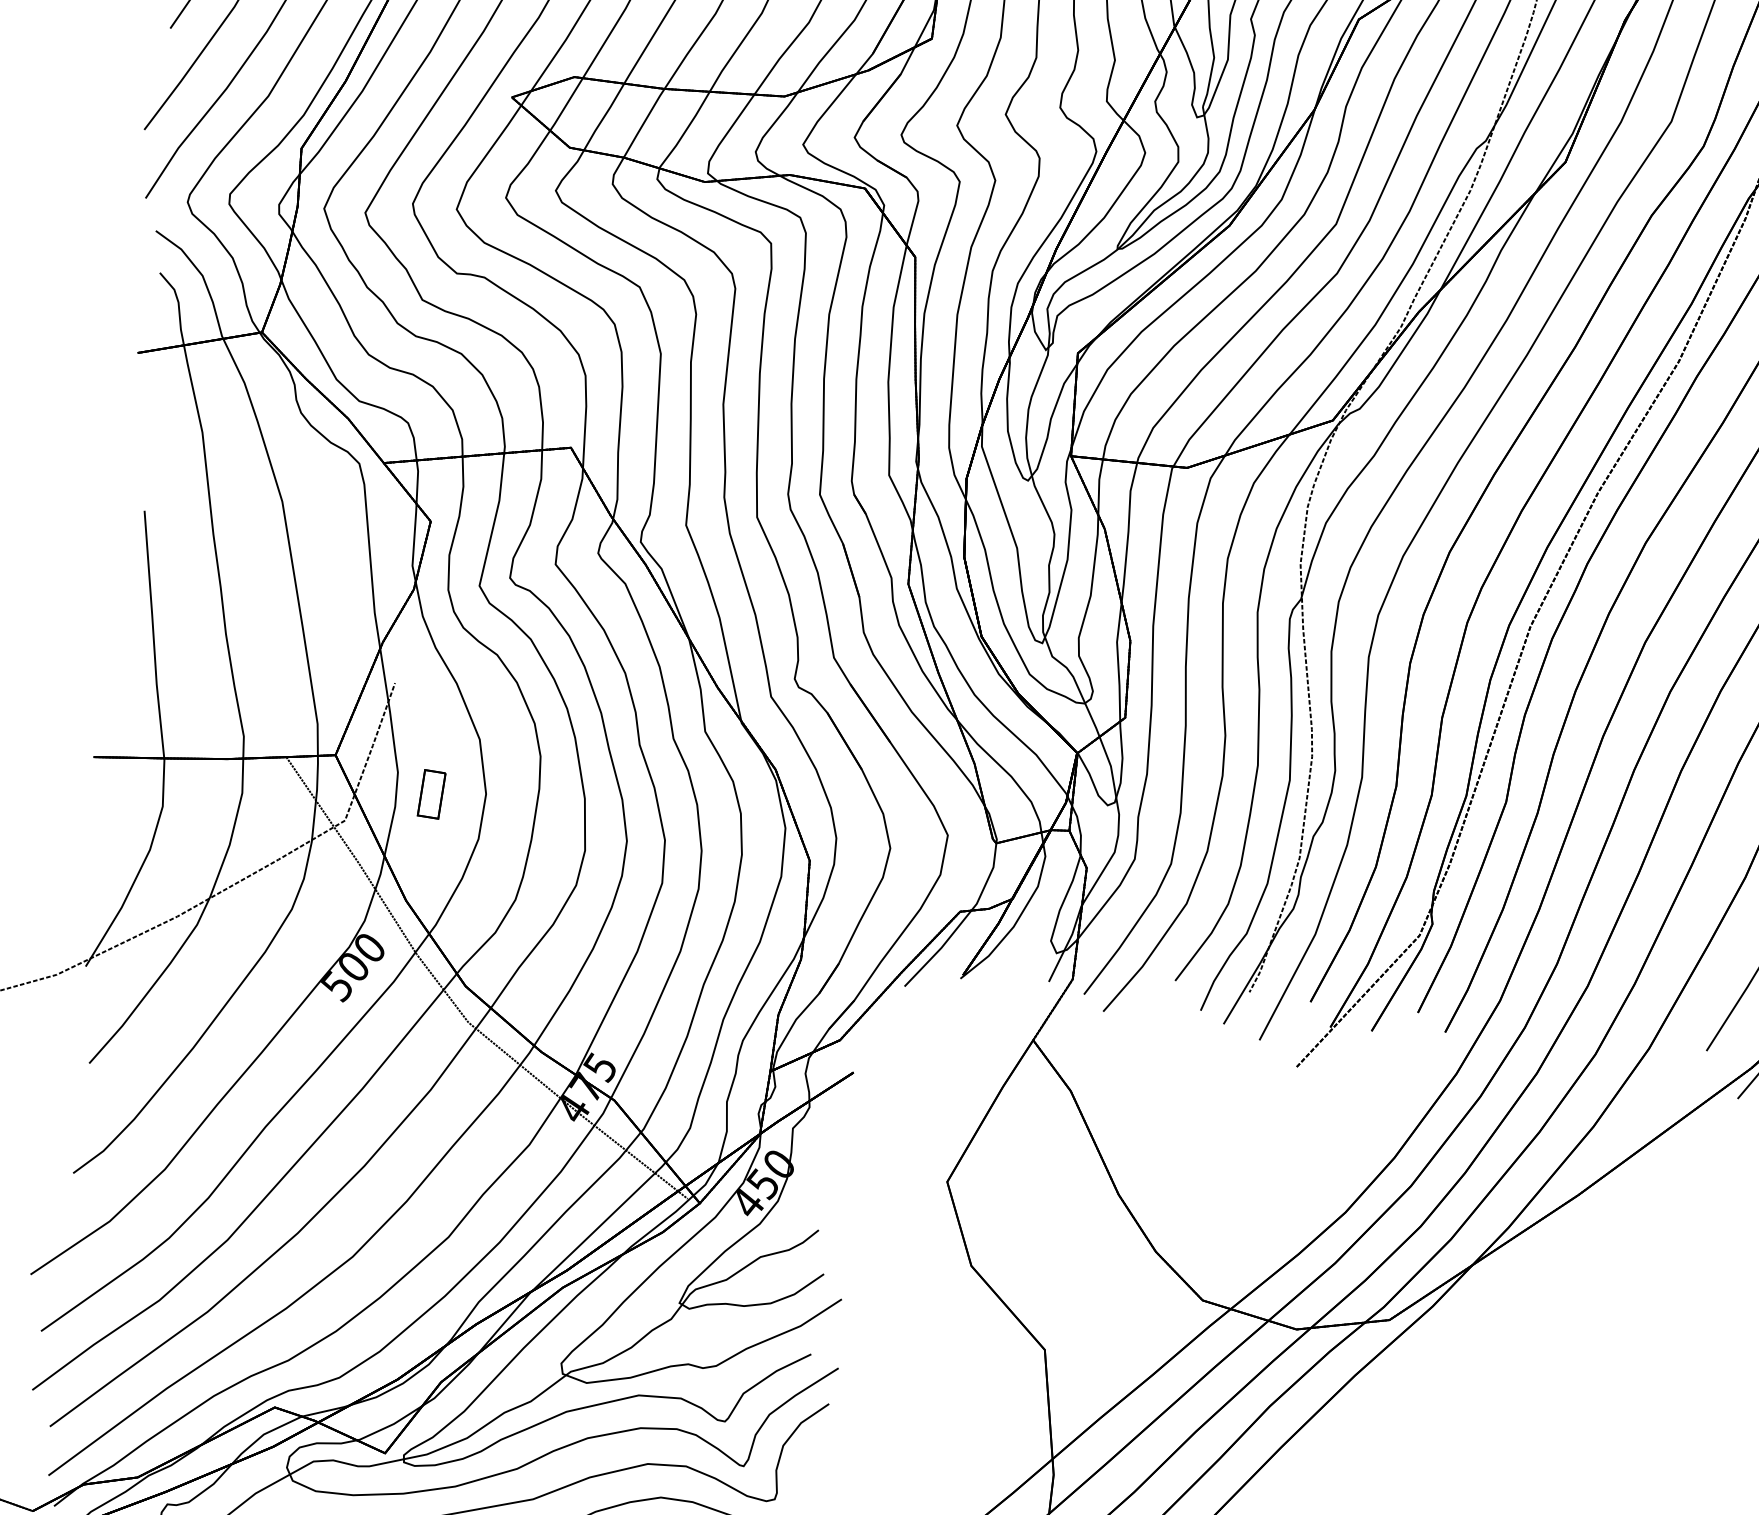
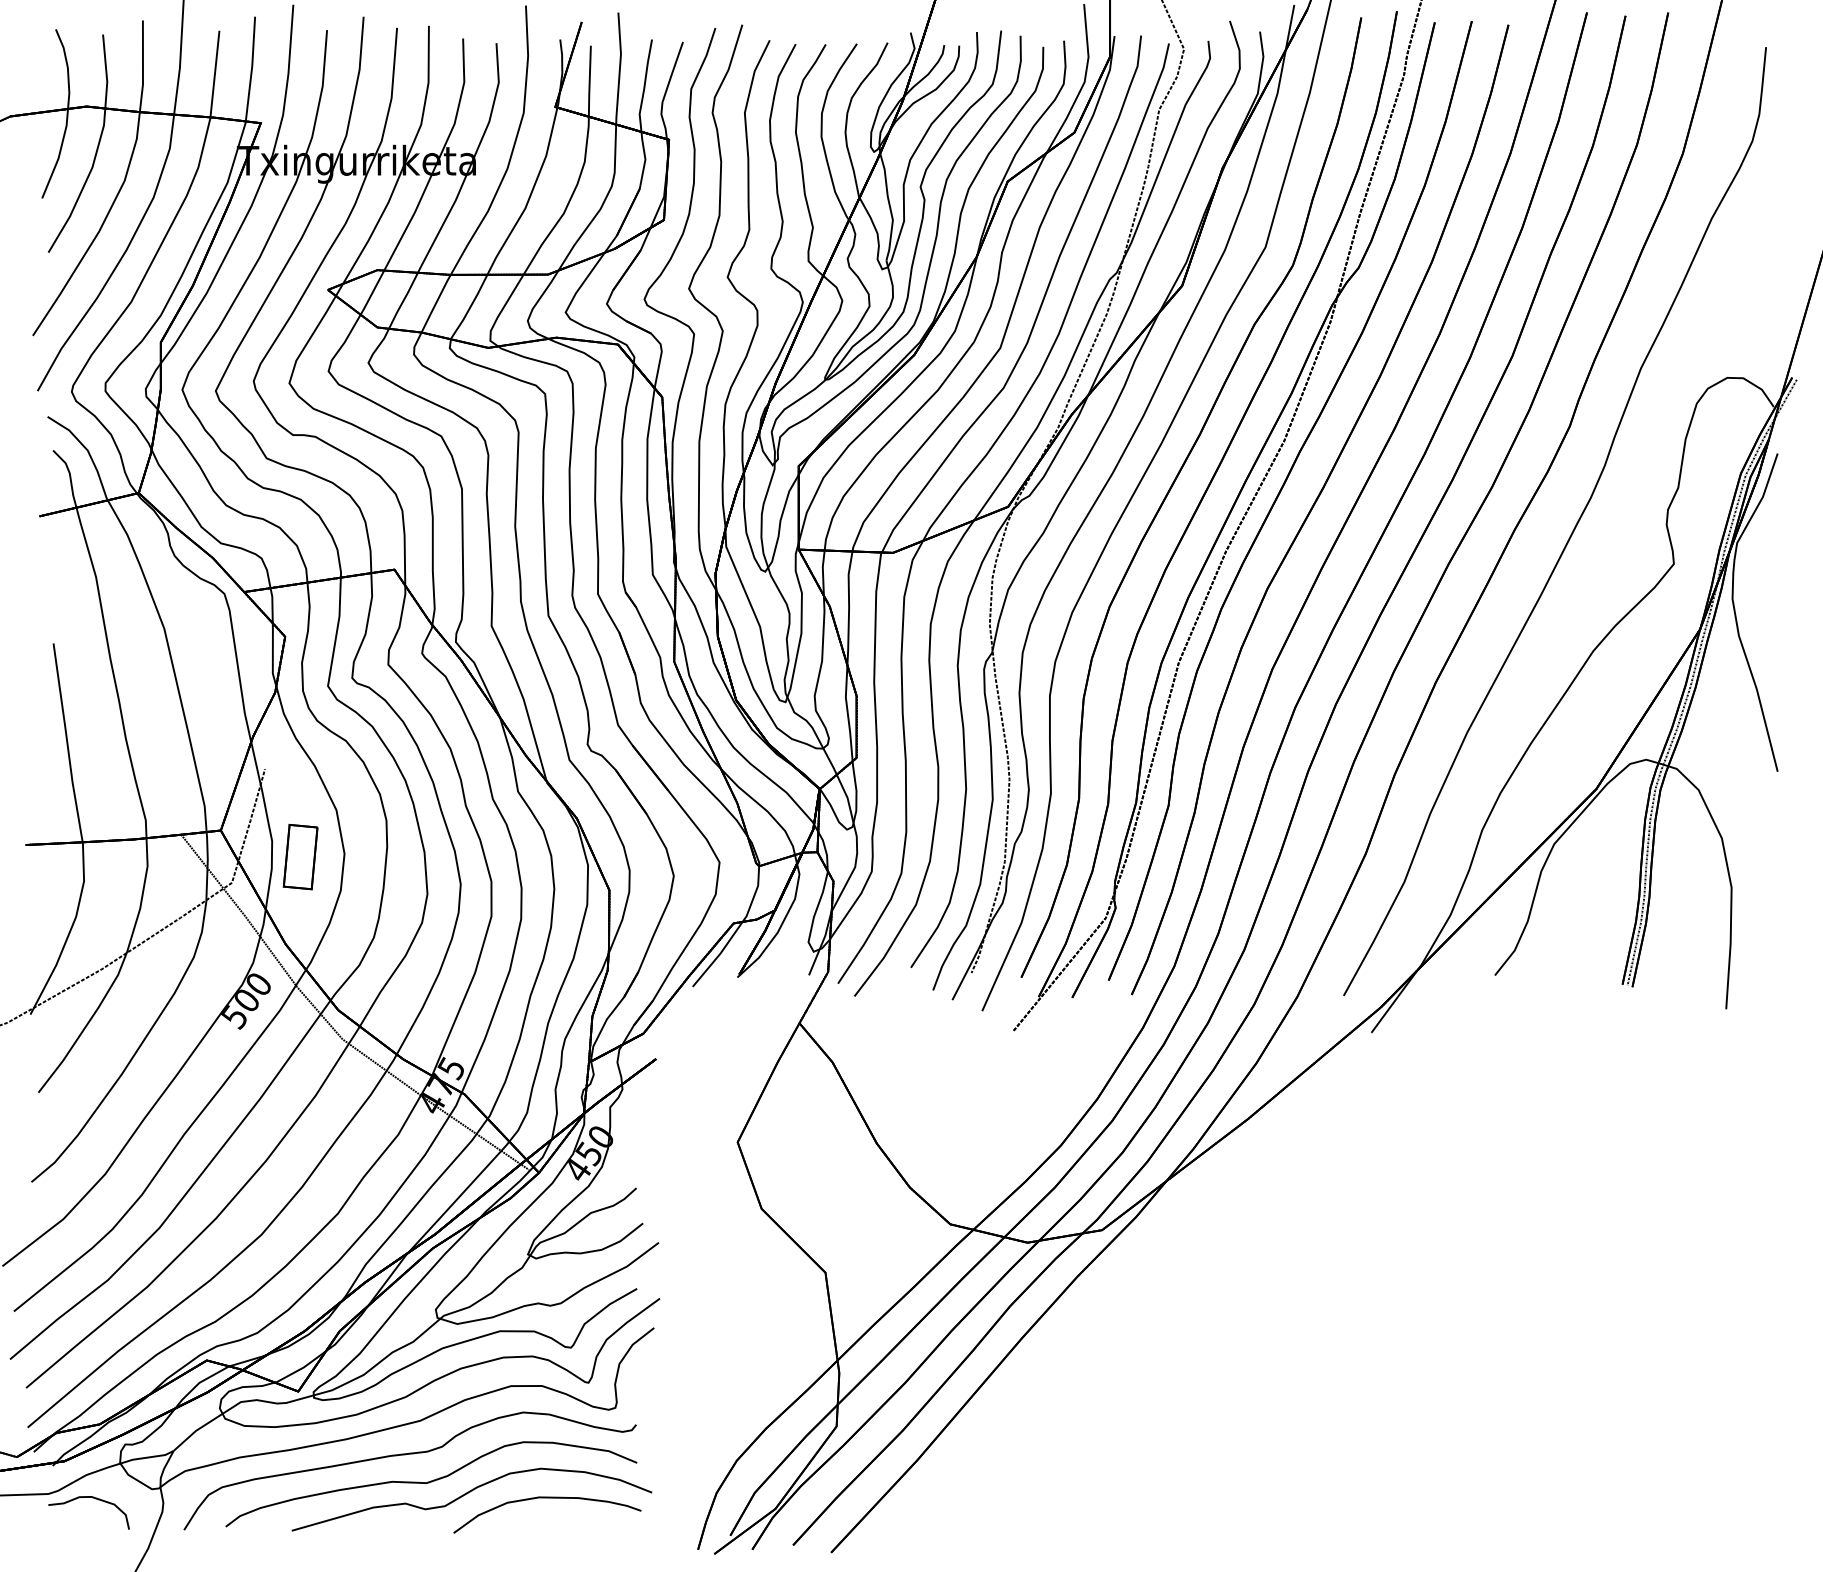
part: (431, 793) -> (300, 856), size x1.67

